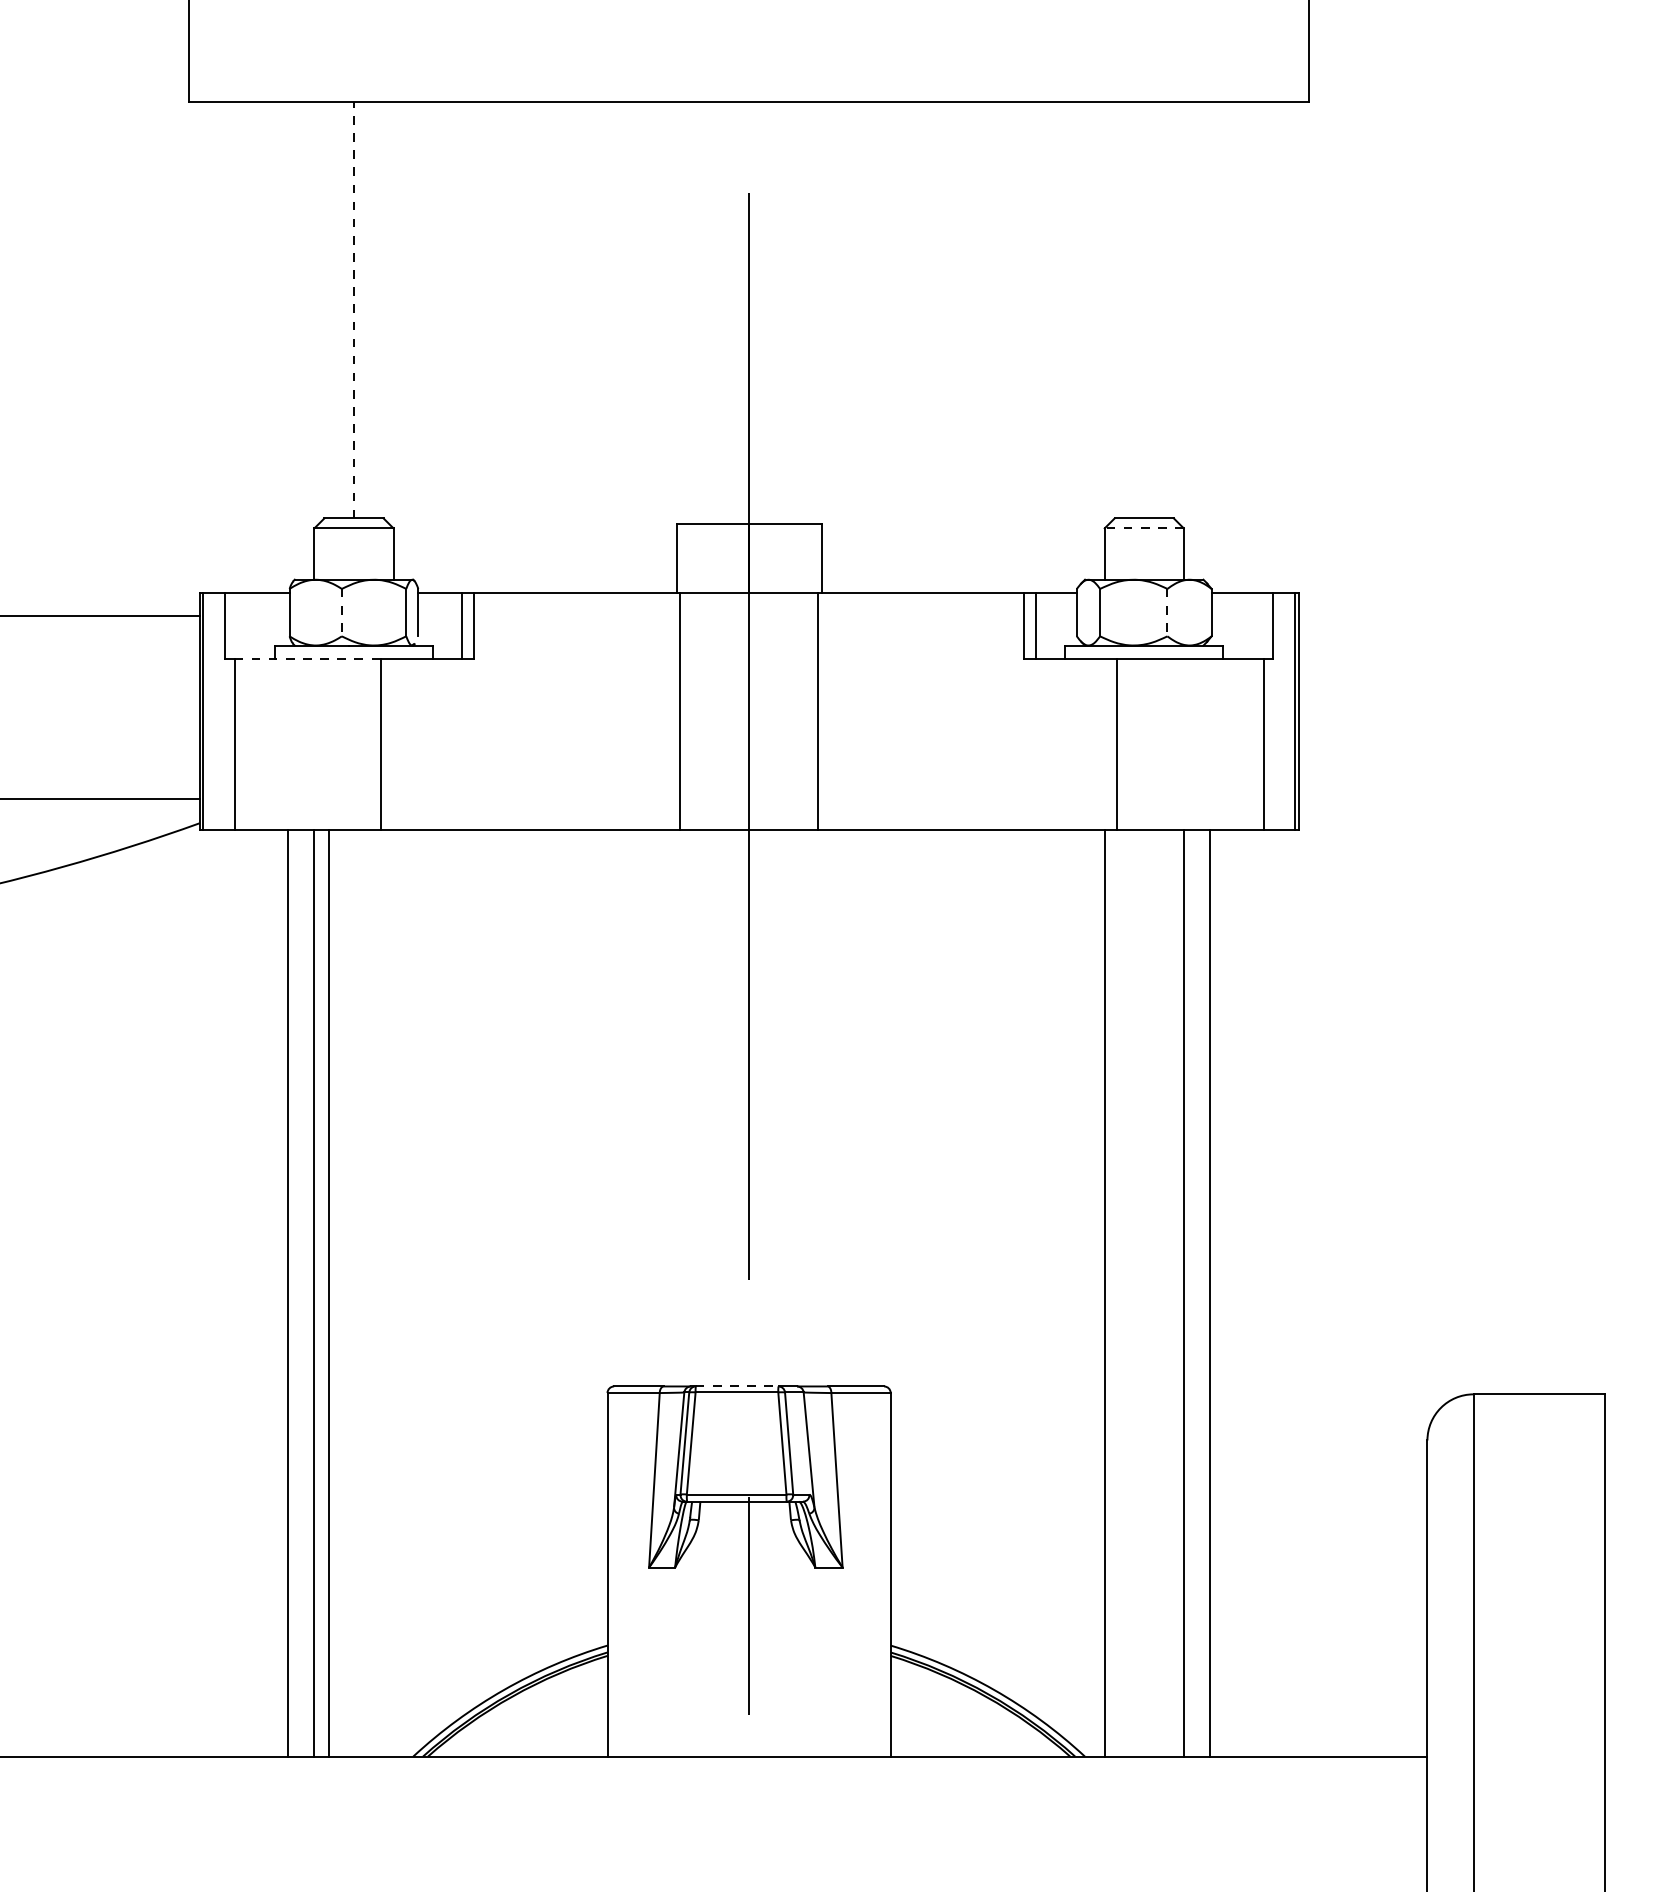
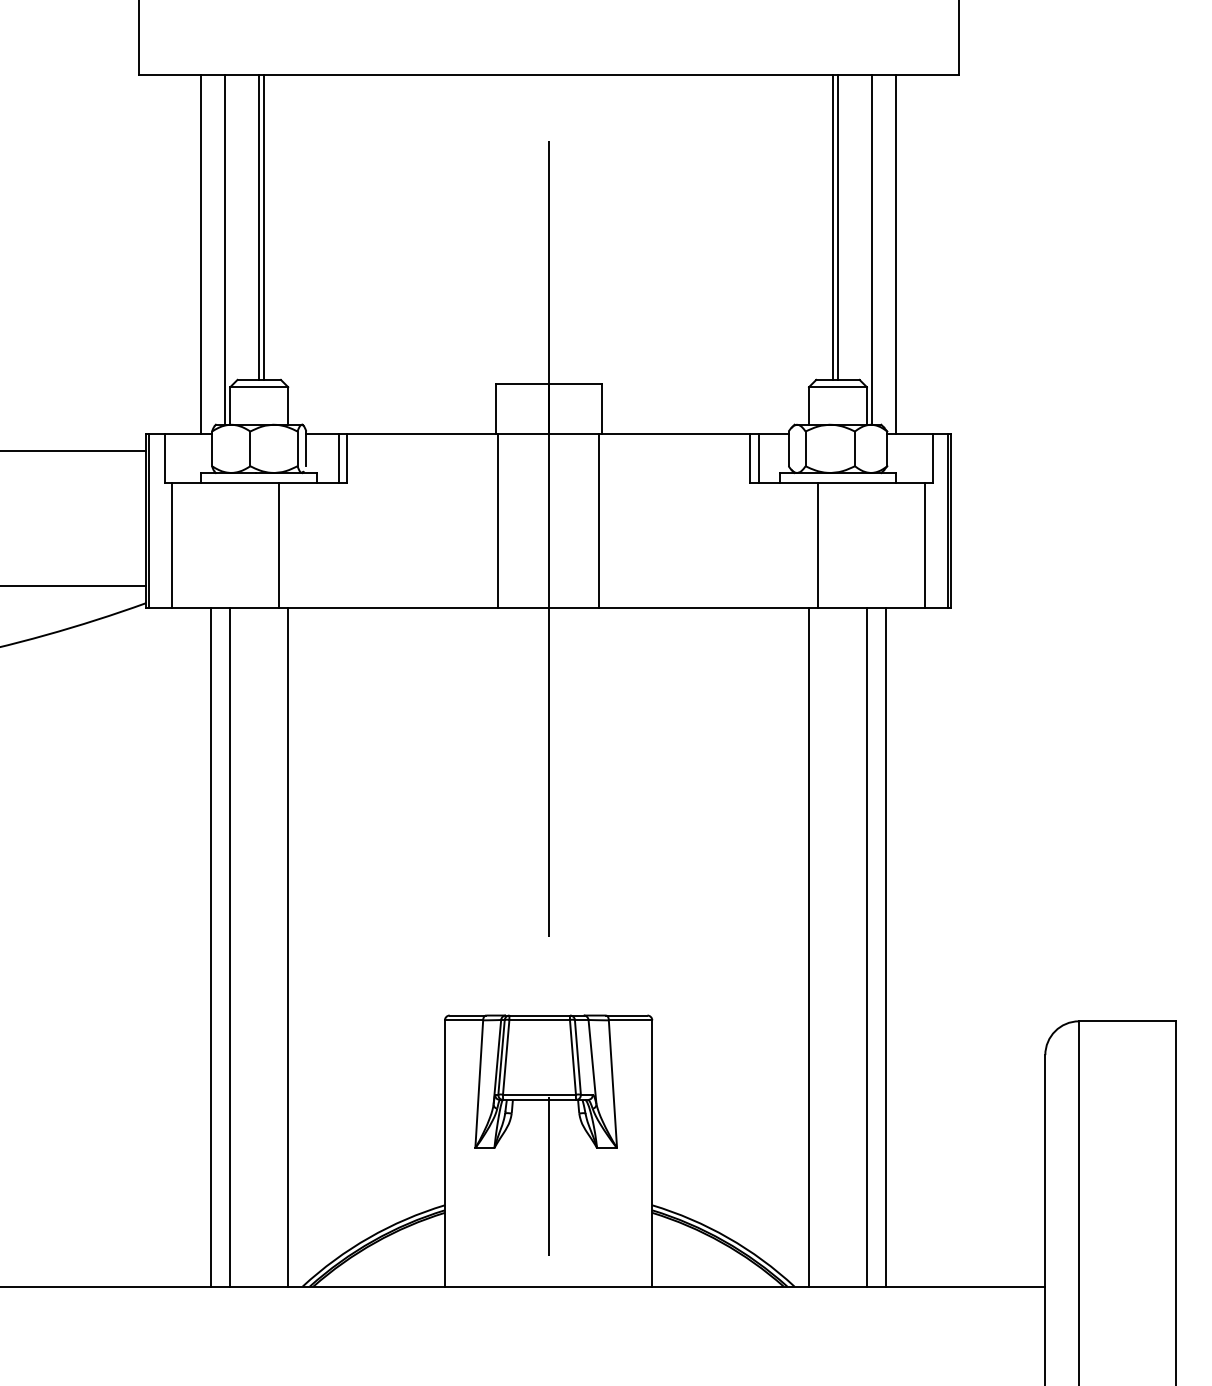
line: (353, 309) -> (258, 226), dashed -> solid
line: (360, 310) -> (264, 227), added
line: (1137, 310) -> (833, 227), added
line: (1144, 310) -> (838, 227), added
line: (307, 340) -> (225, 249), added
line: (1190, 340) -> (871, 249), added
line: (274, 347) -> (201, 254), added
line: (1223, 347) -> (895, 254), added
line: (1144, 528) -> (838, 387), dashed -> solid
line: (341, 612) -> (250, 448), dashed -> solid
line: (1167, 612) -> (854, 448), dashed -> solid
line: (308, 658) -> (225, 482), dashed -> solid
line: (328, 1292) -> (288, 946), moved
line: (737, 1386) -> (540, 1015), dashed -> solid

